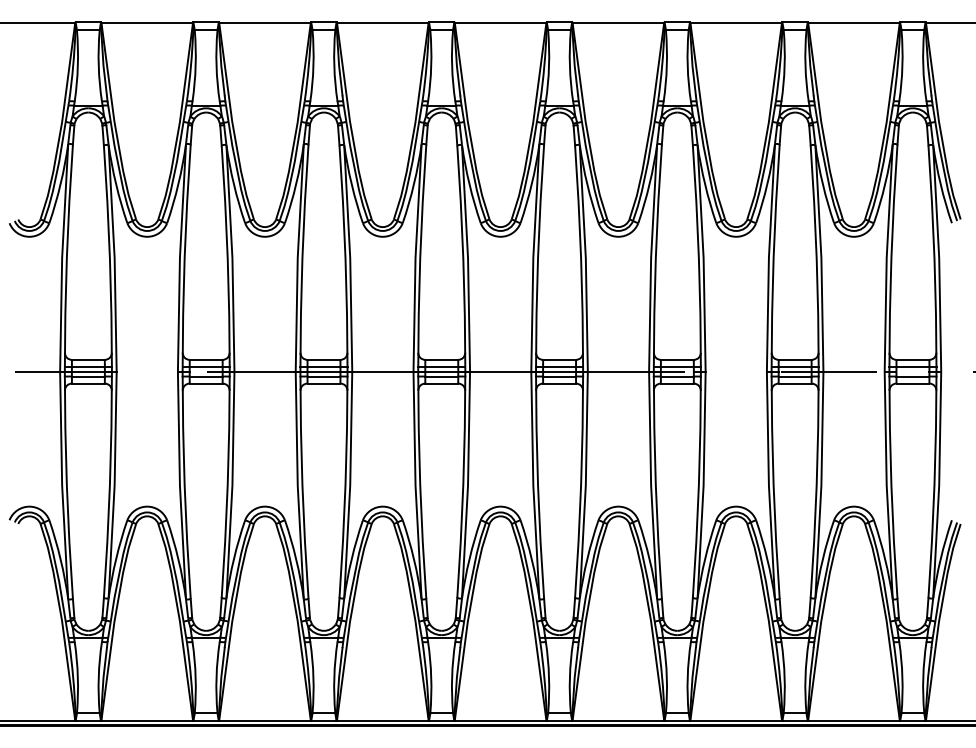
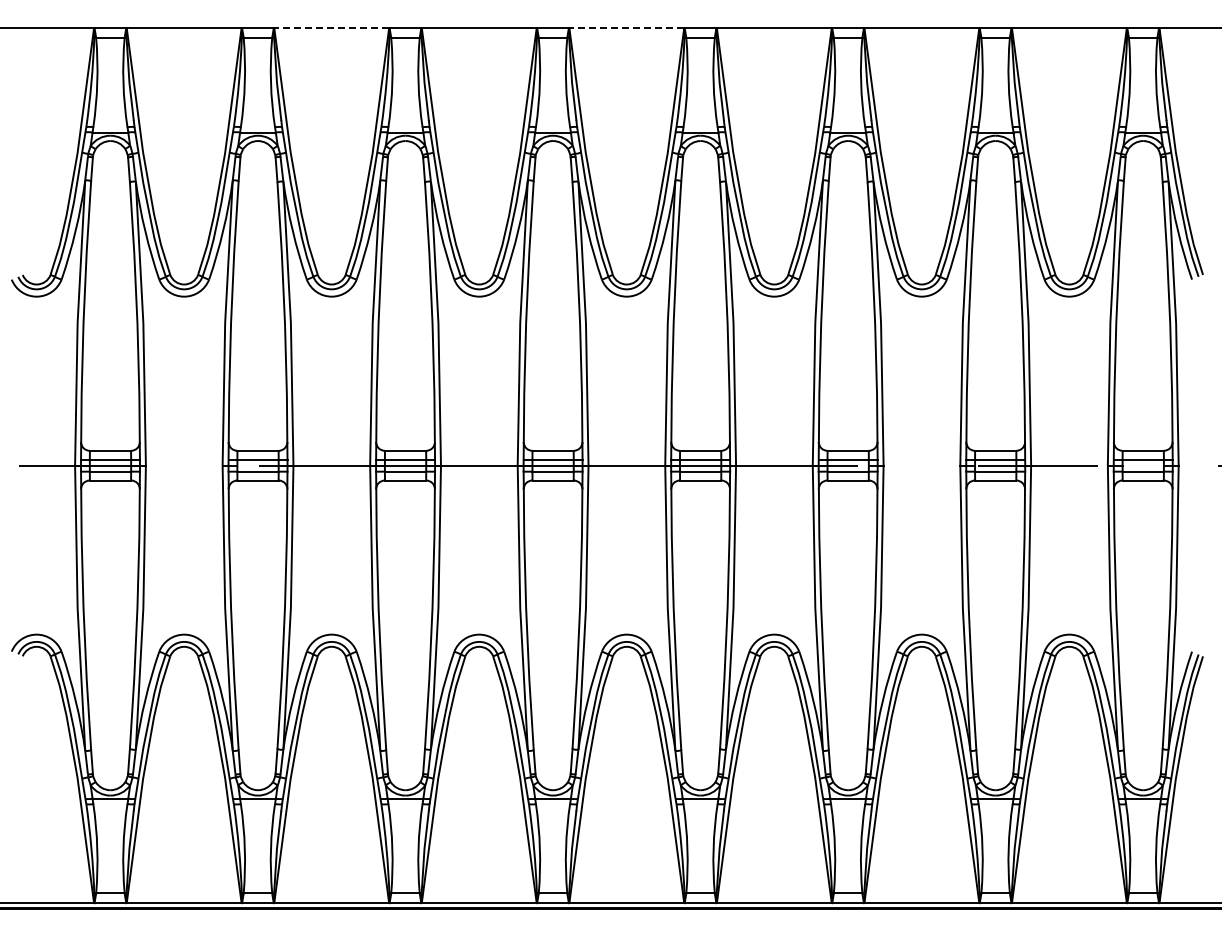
line: (264, 22) -> (331, 28), solid -> dashed
line: (500, 22) -> (626, 28), solid -> dashed

